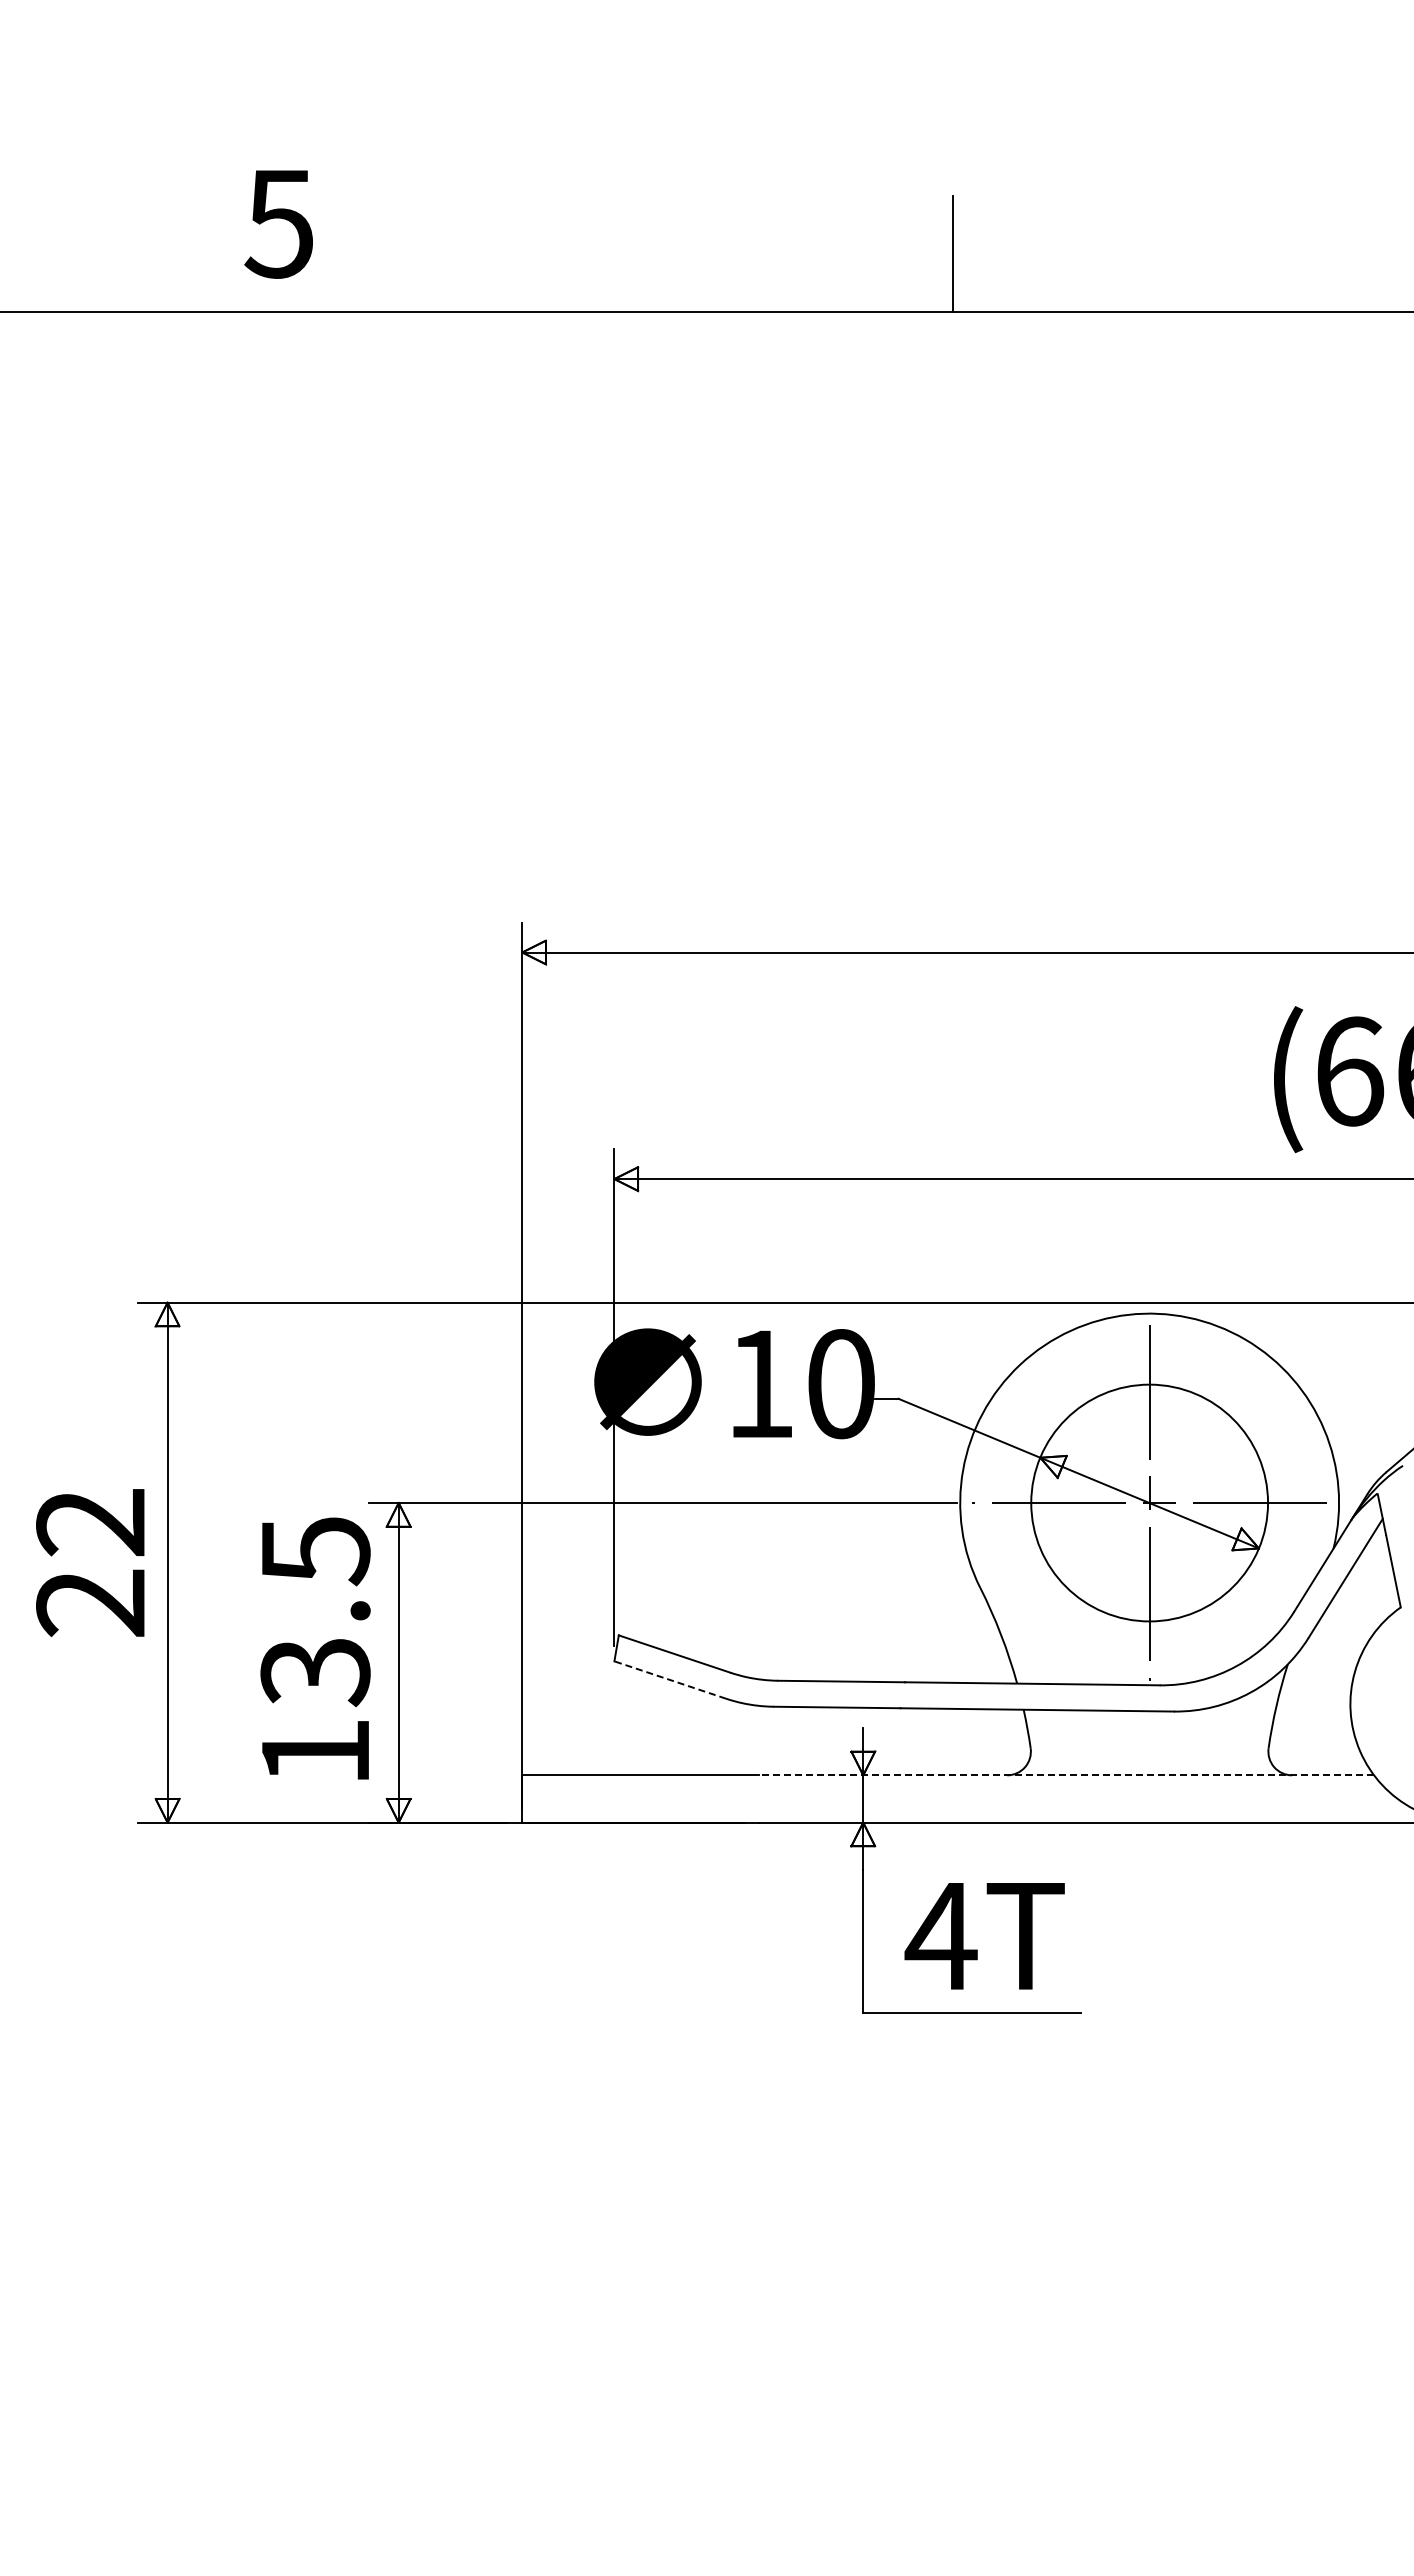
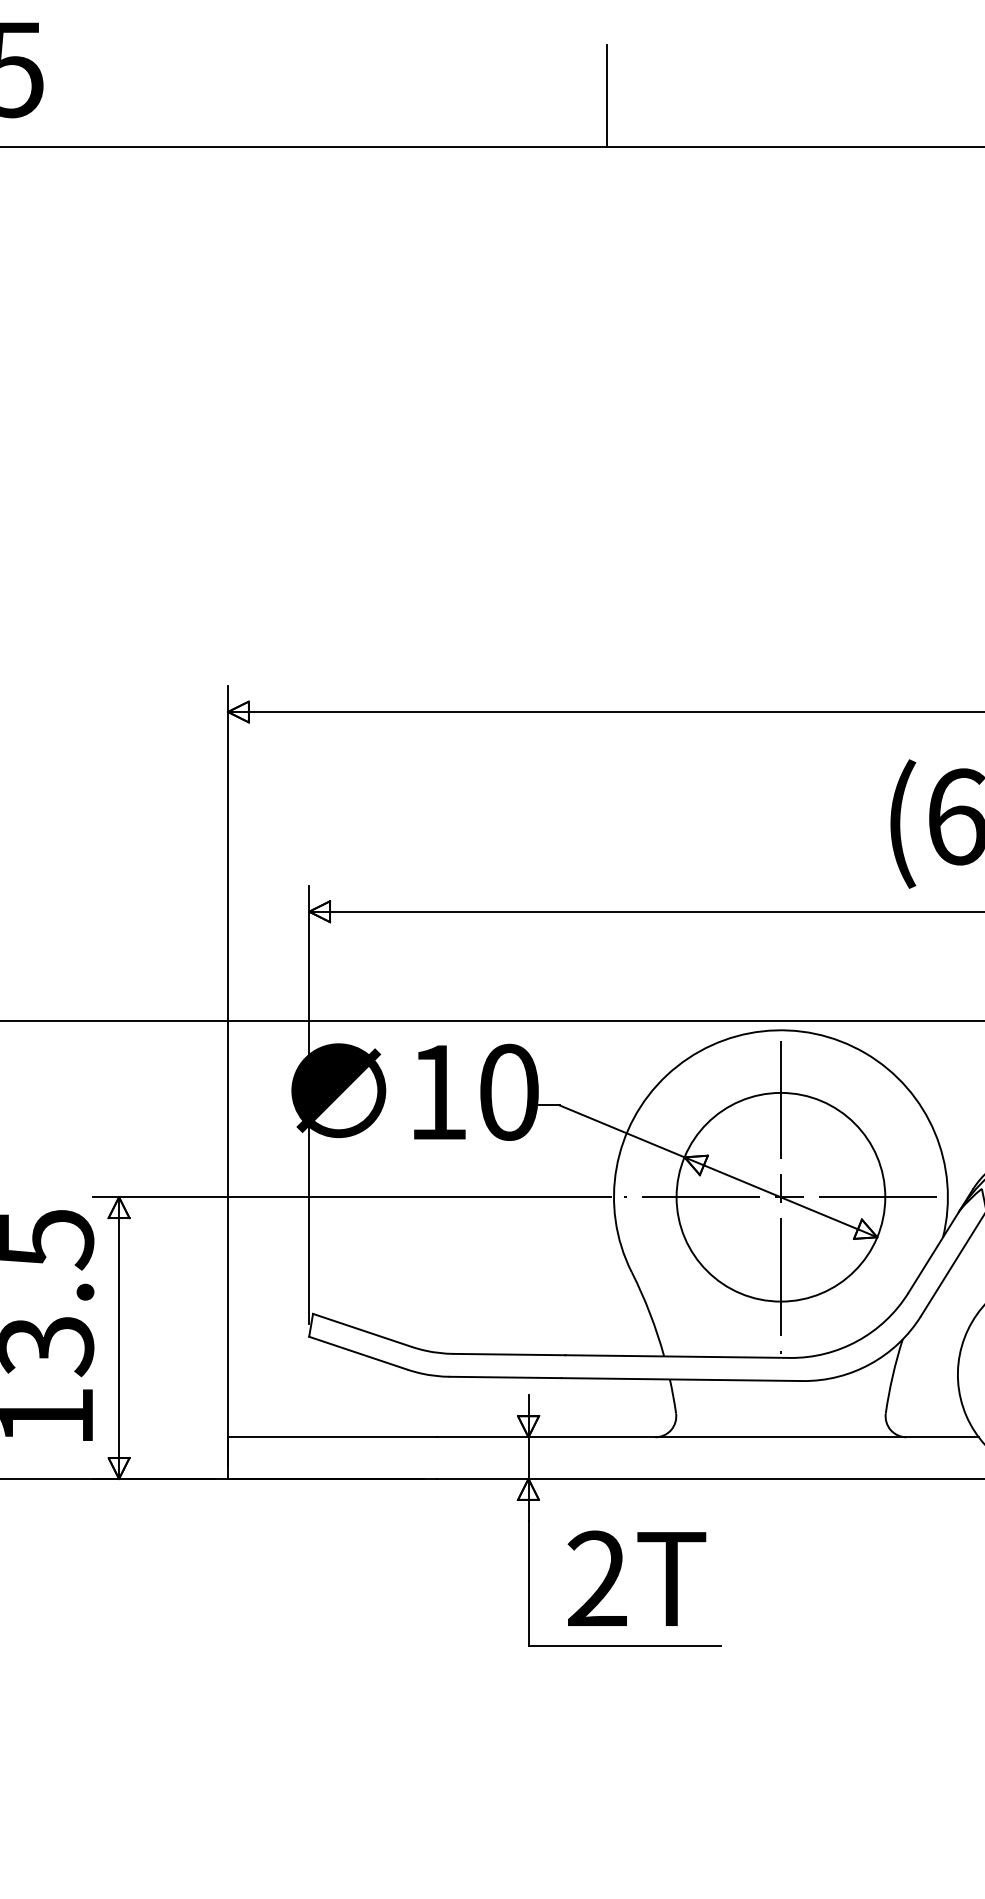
line: (670, 1680) -> (358, 1353), dashed -> solid
line: (1066, 1775) -> (707, 1437), dashed -> solid
text: (940, 1935) -> (596, 1578), 4T -> 2T

